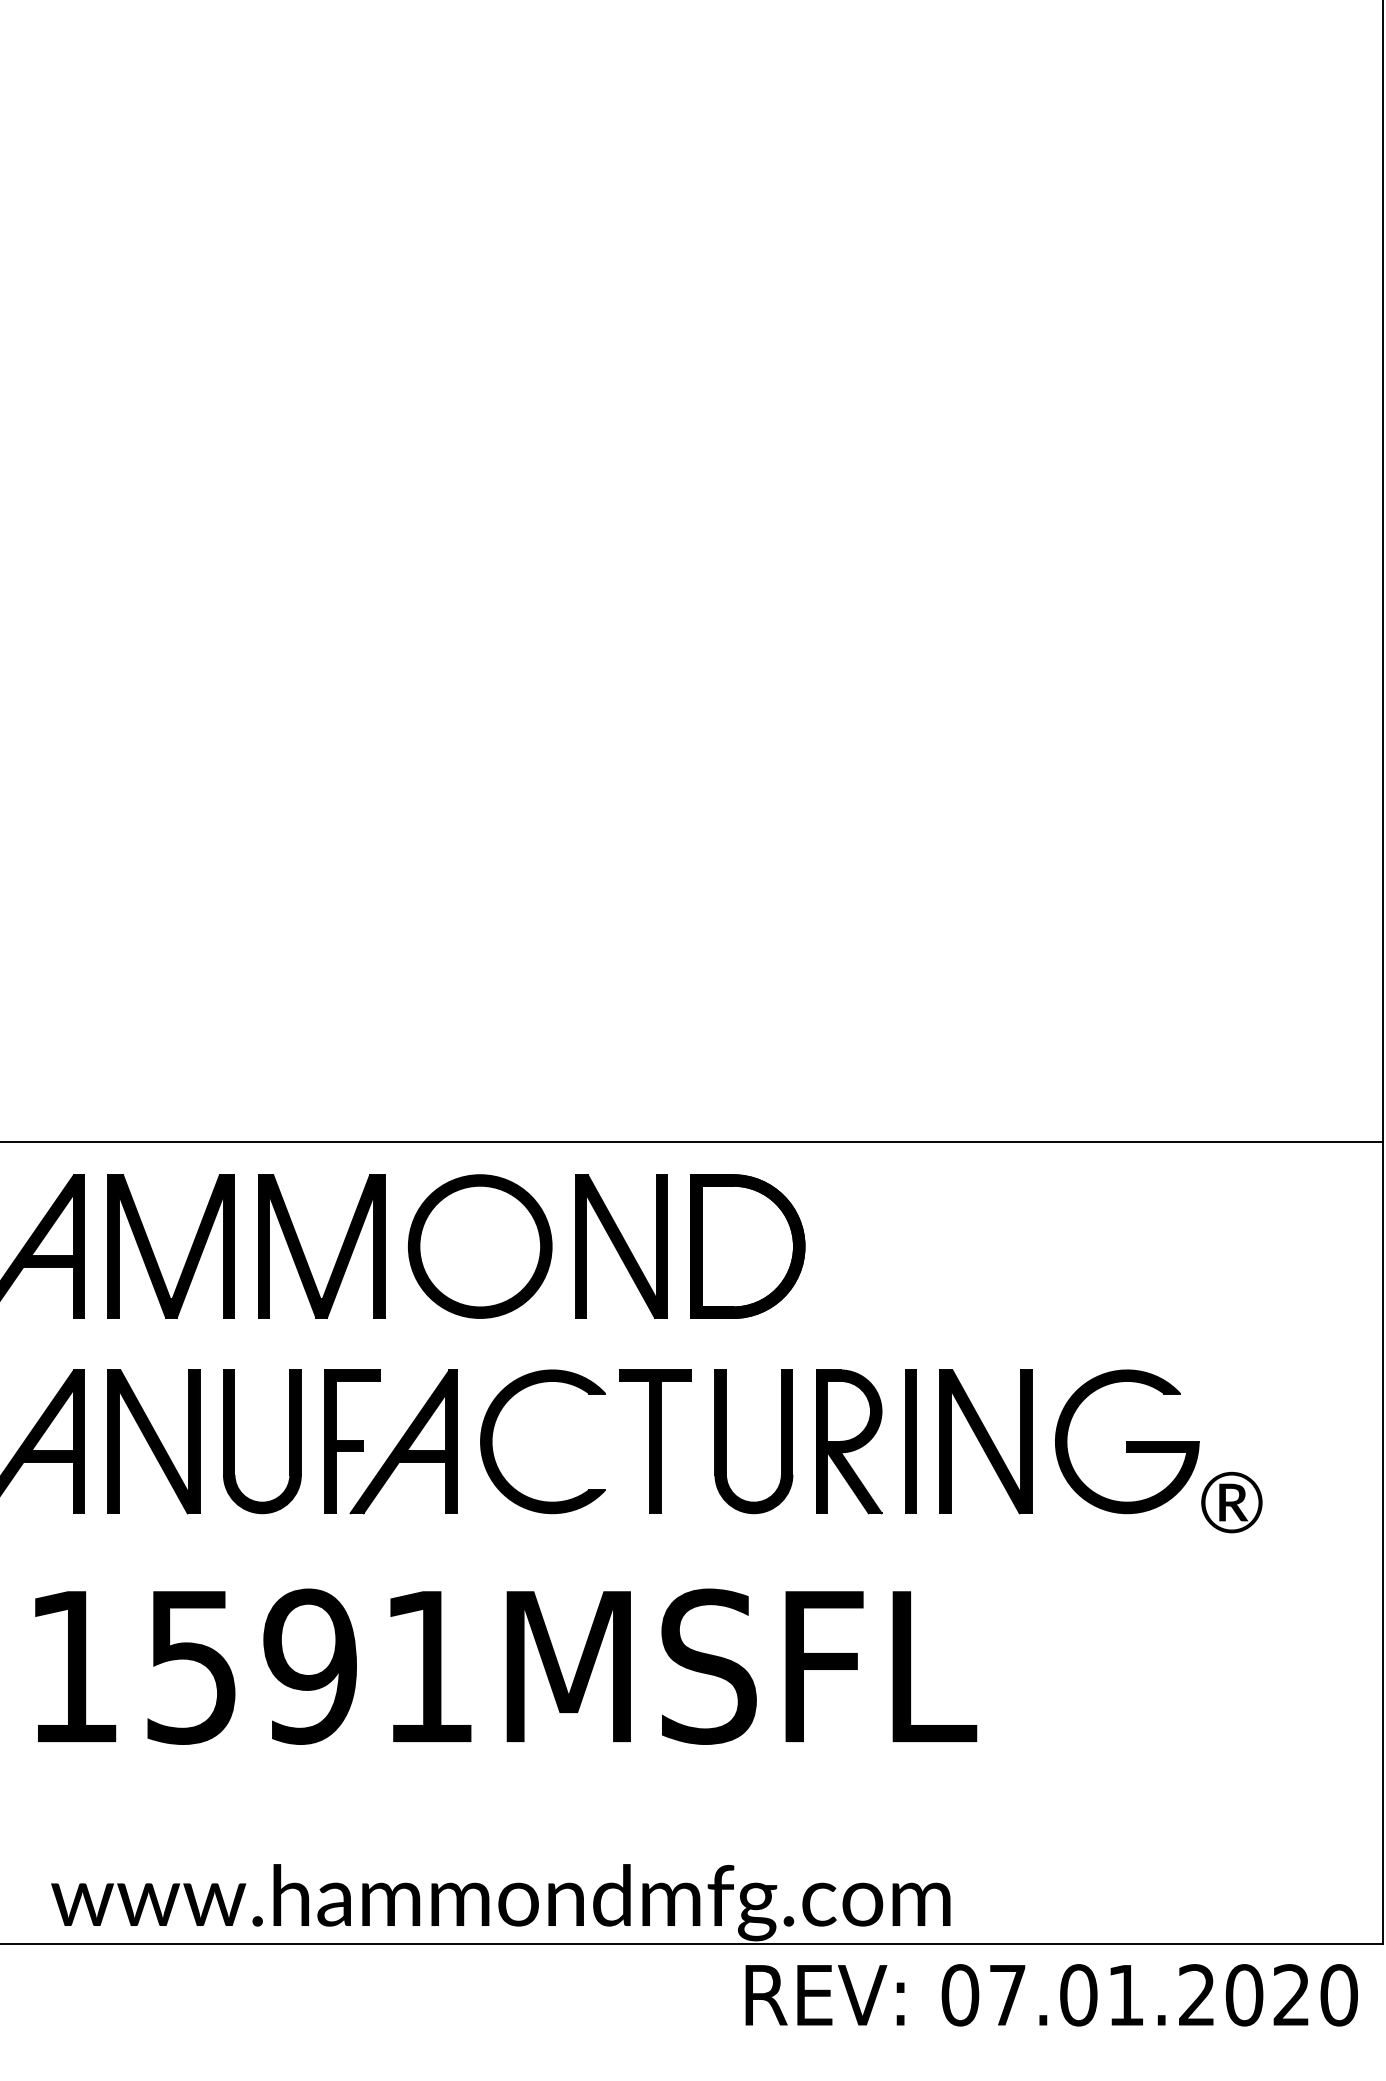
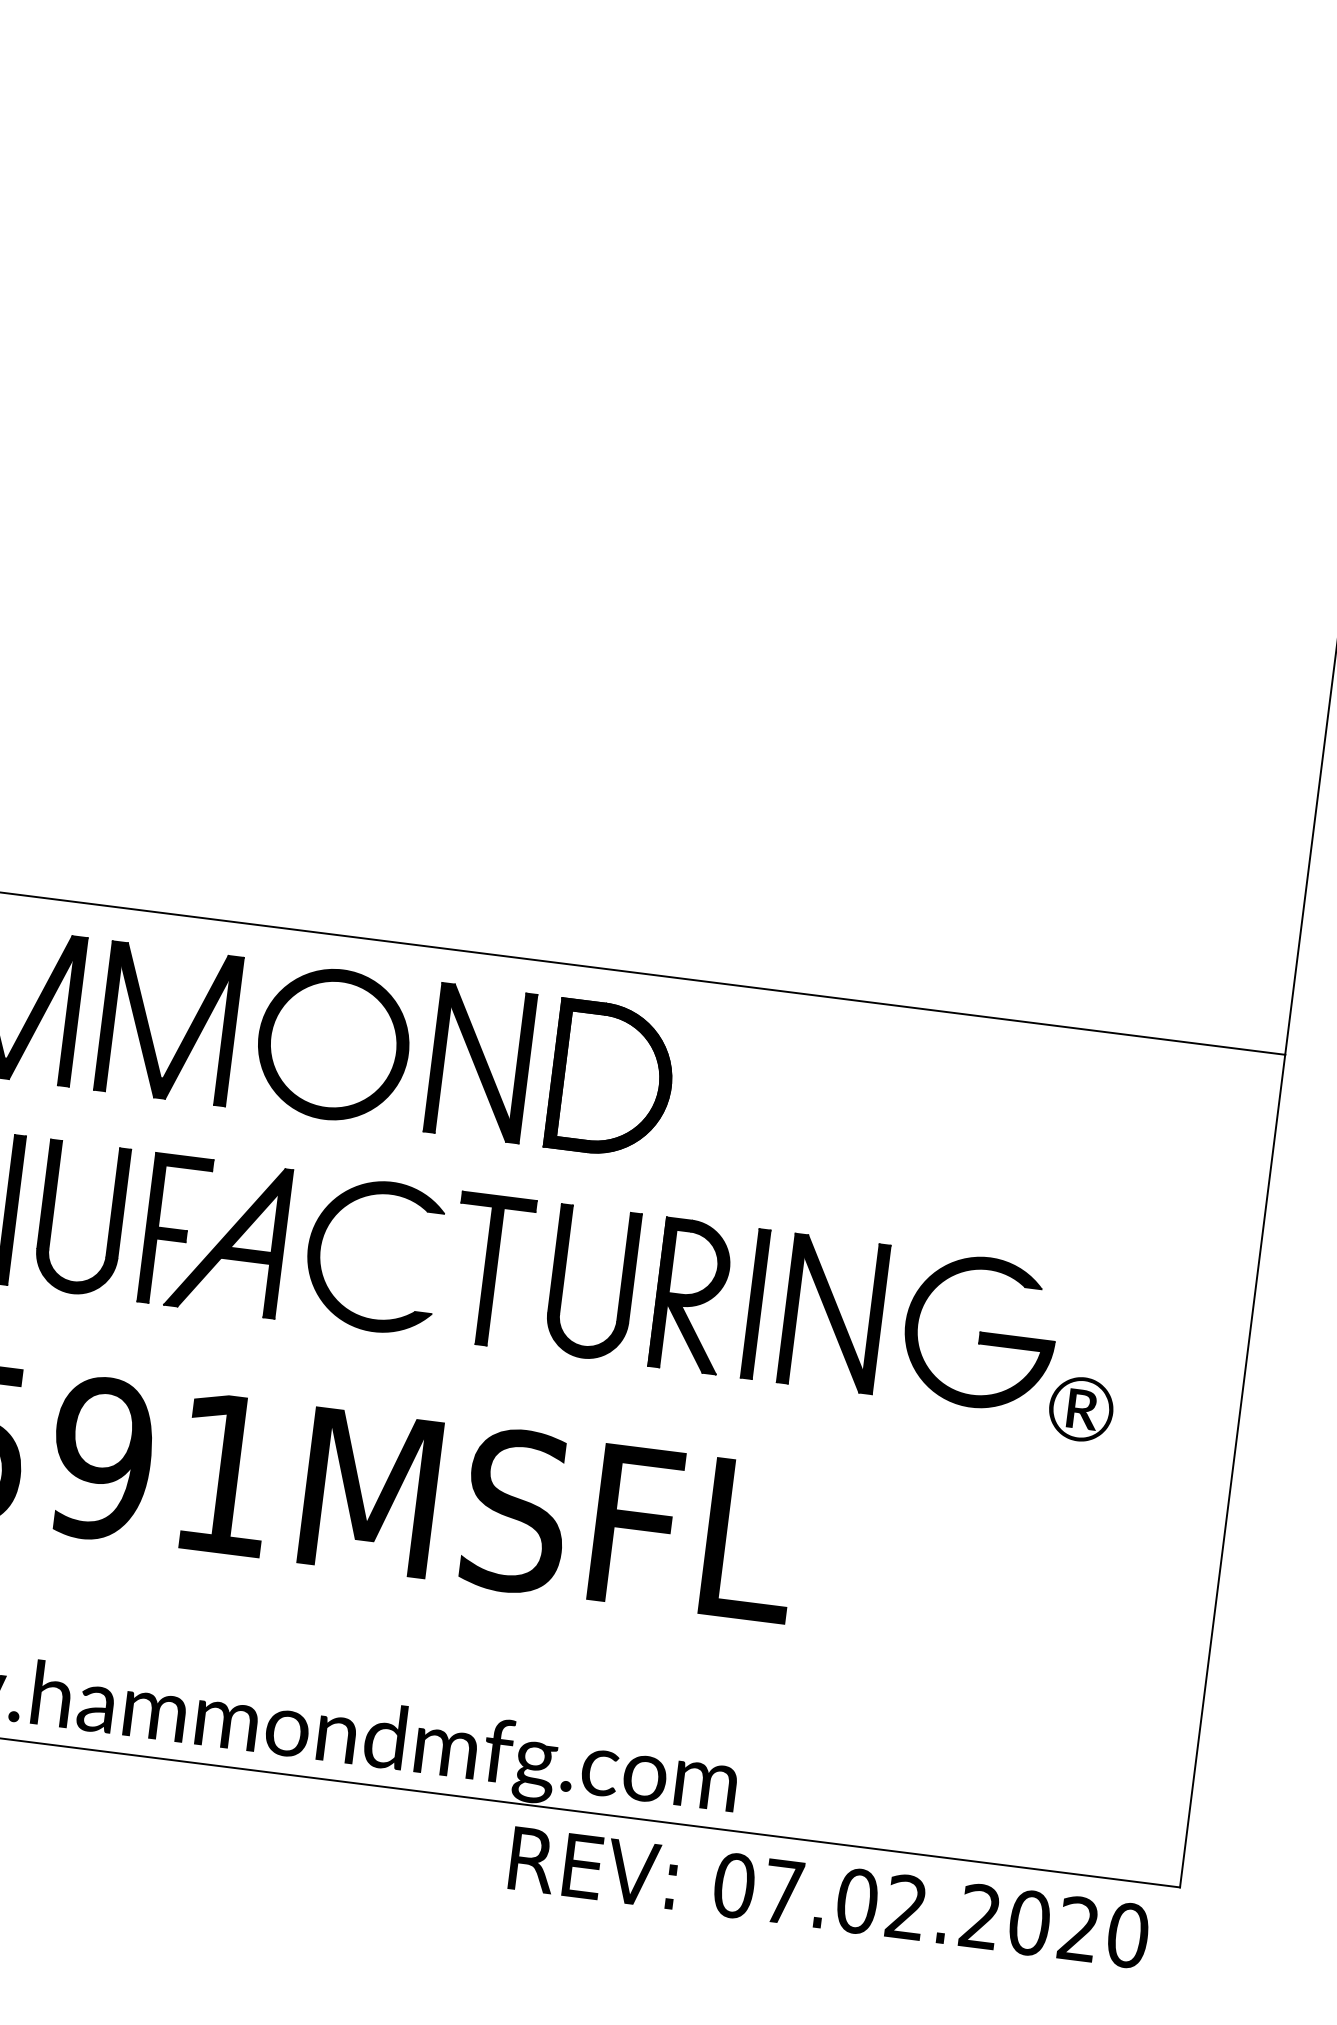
text: (1125, 1994) -> (906, 1906), 07.01.2020 -> 07.02.2020

